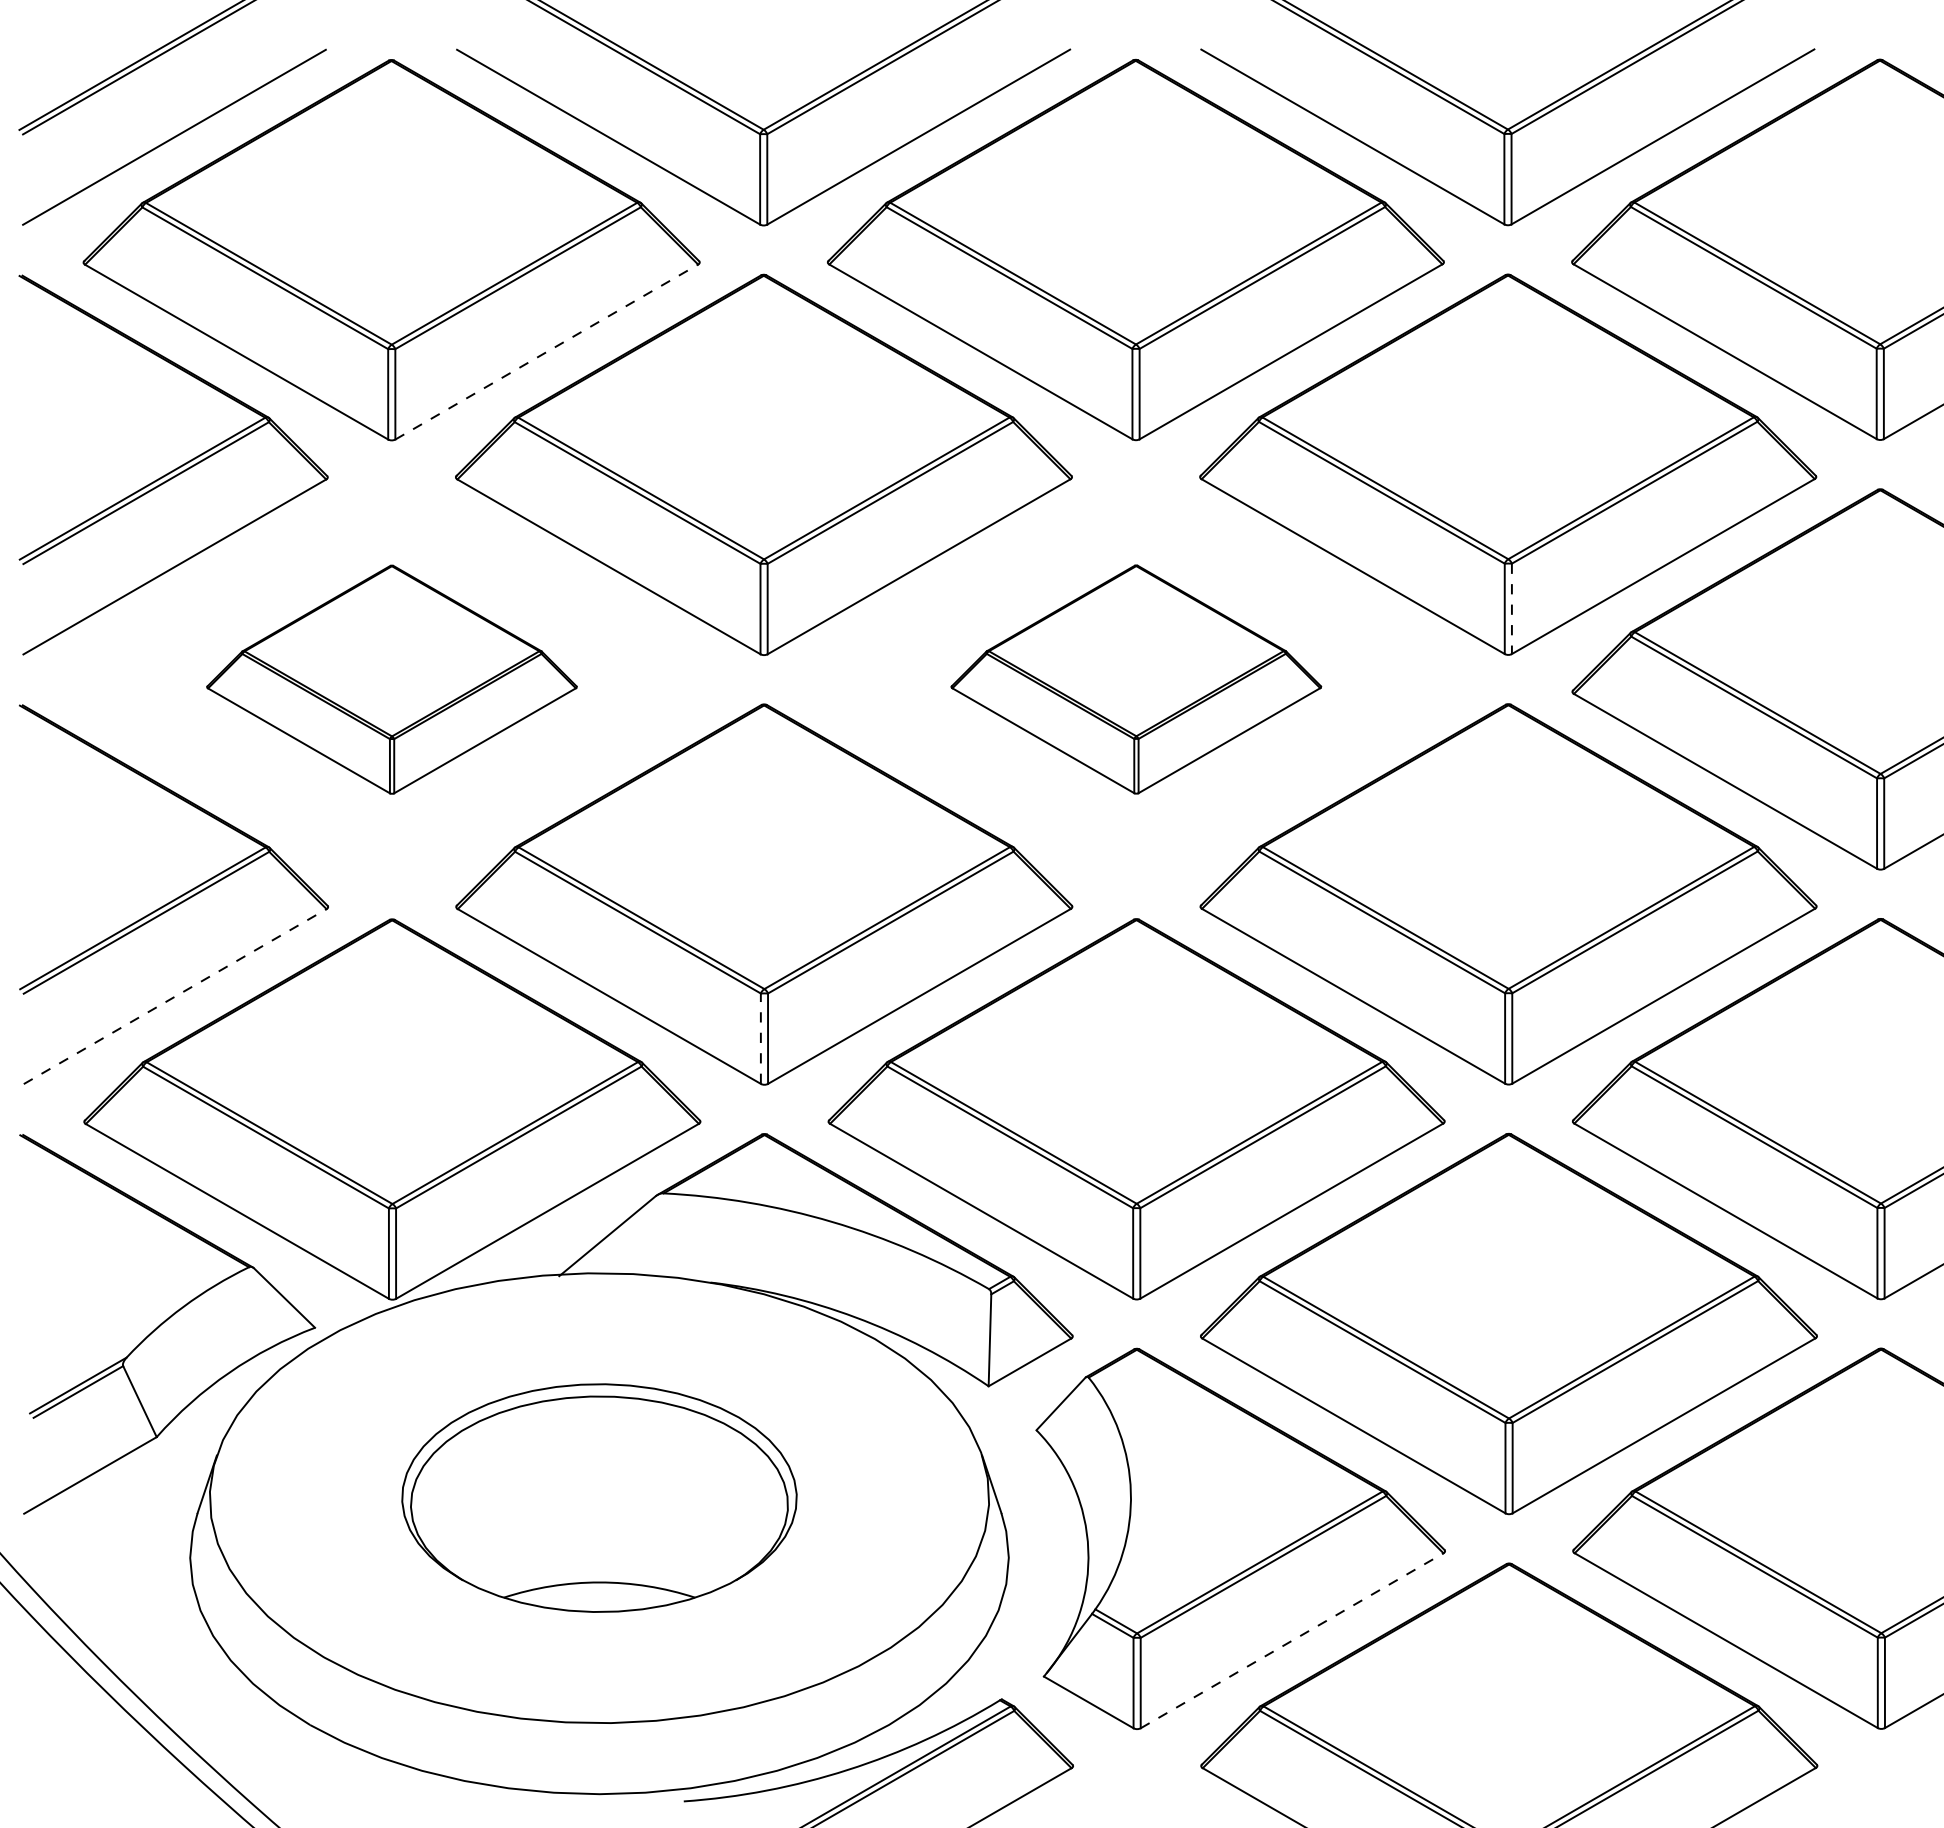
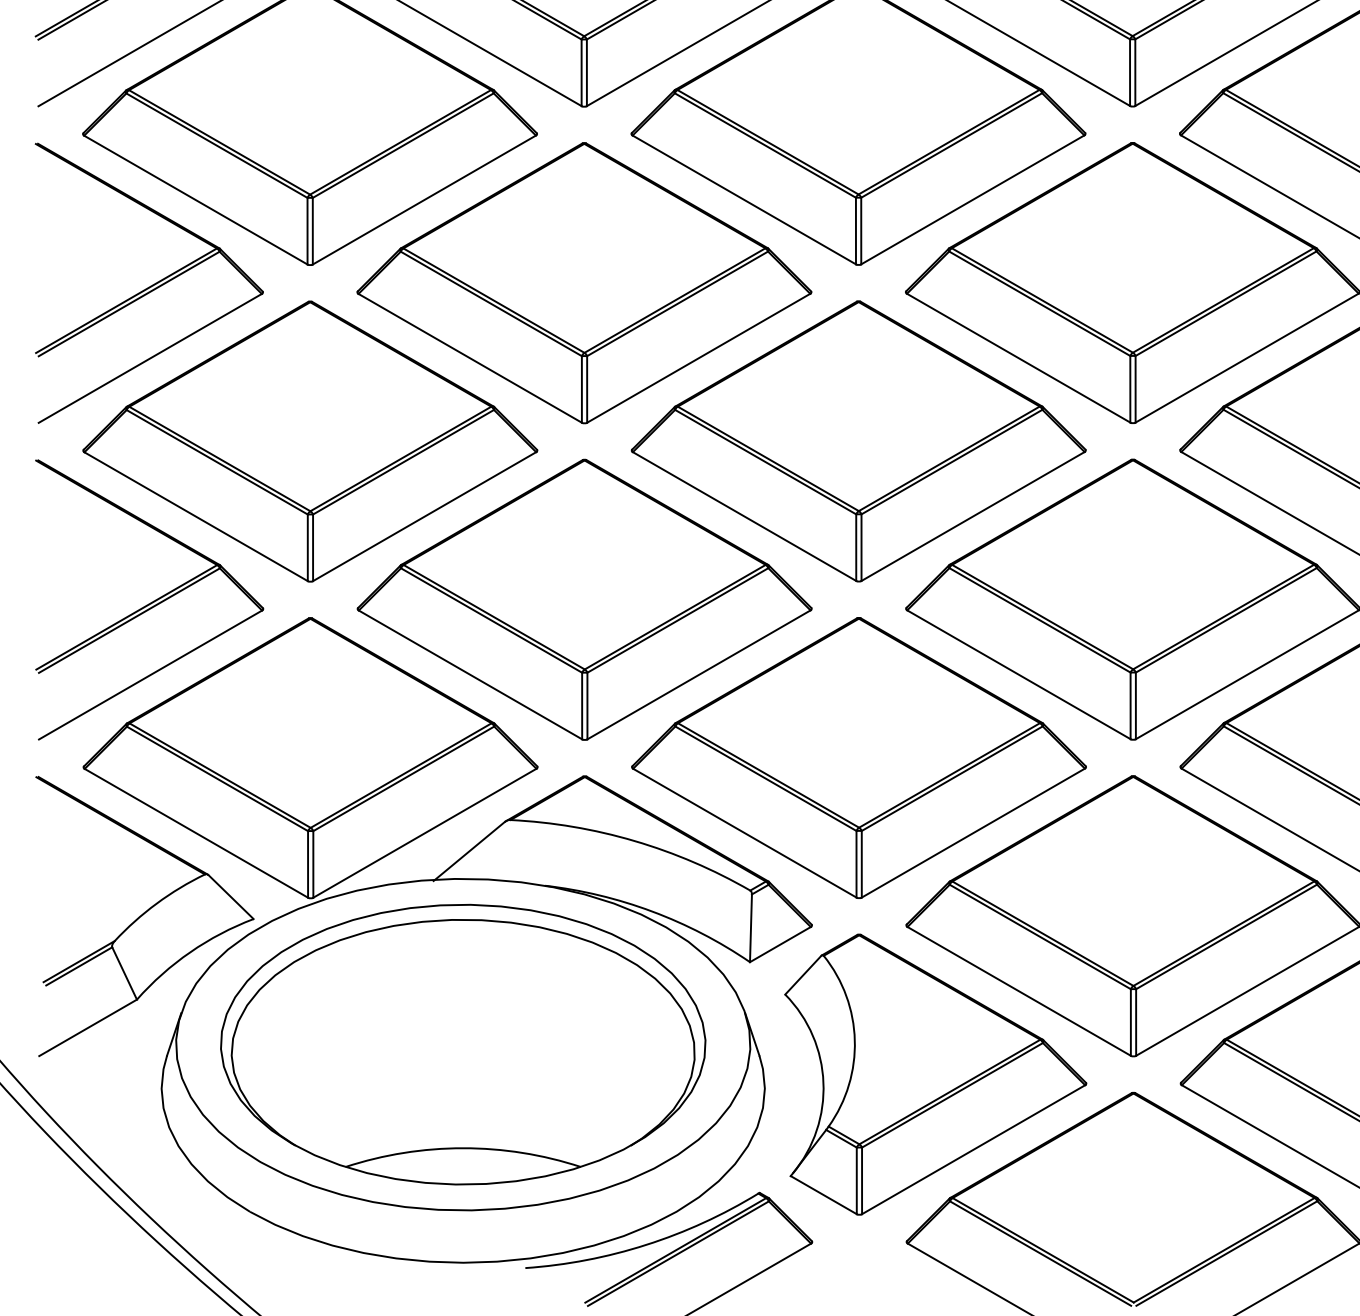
line: (546, 352) -> (424, 200), dashed -> solid
line: (1511, 609) -> (1135, 389), dashed -> solid
part: (391, 679) -> (309, 441), size x1.67
part: (1136, 679) -> (858, 441), size x1.67
line: (175, 996) -> (150, 674), dashed -> solid
line: (760, 1038) -> (581, 705), dashed -> solid
part: (599, 1497) -> (463, 1044), size x1.67
line: (1292, 1640) -> (973, 1149), dashed -> solid

